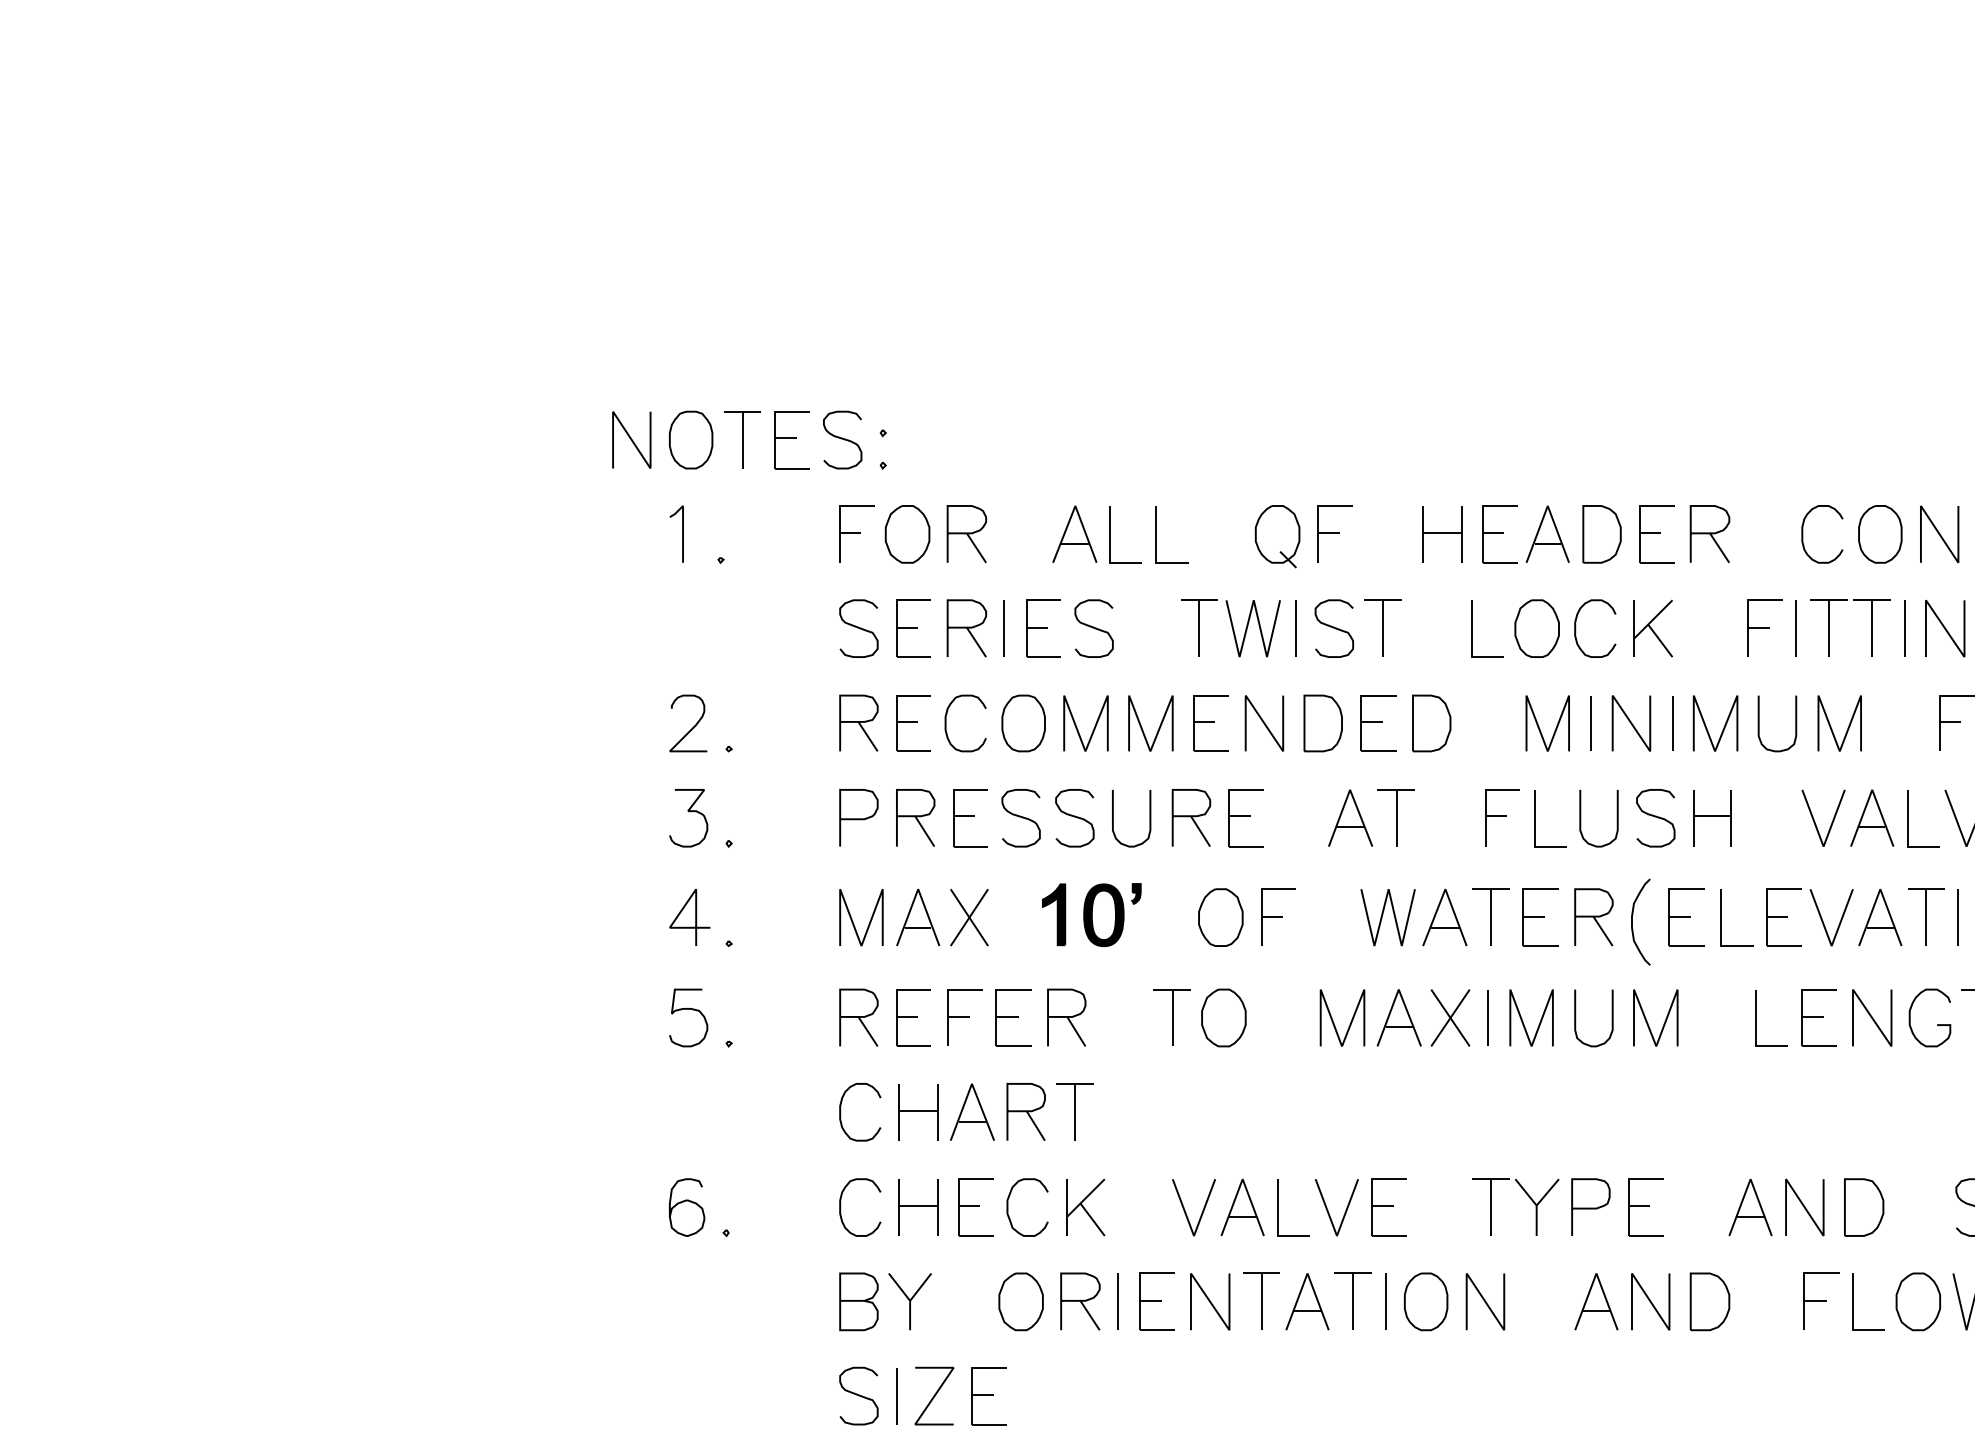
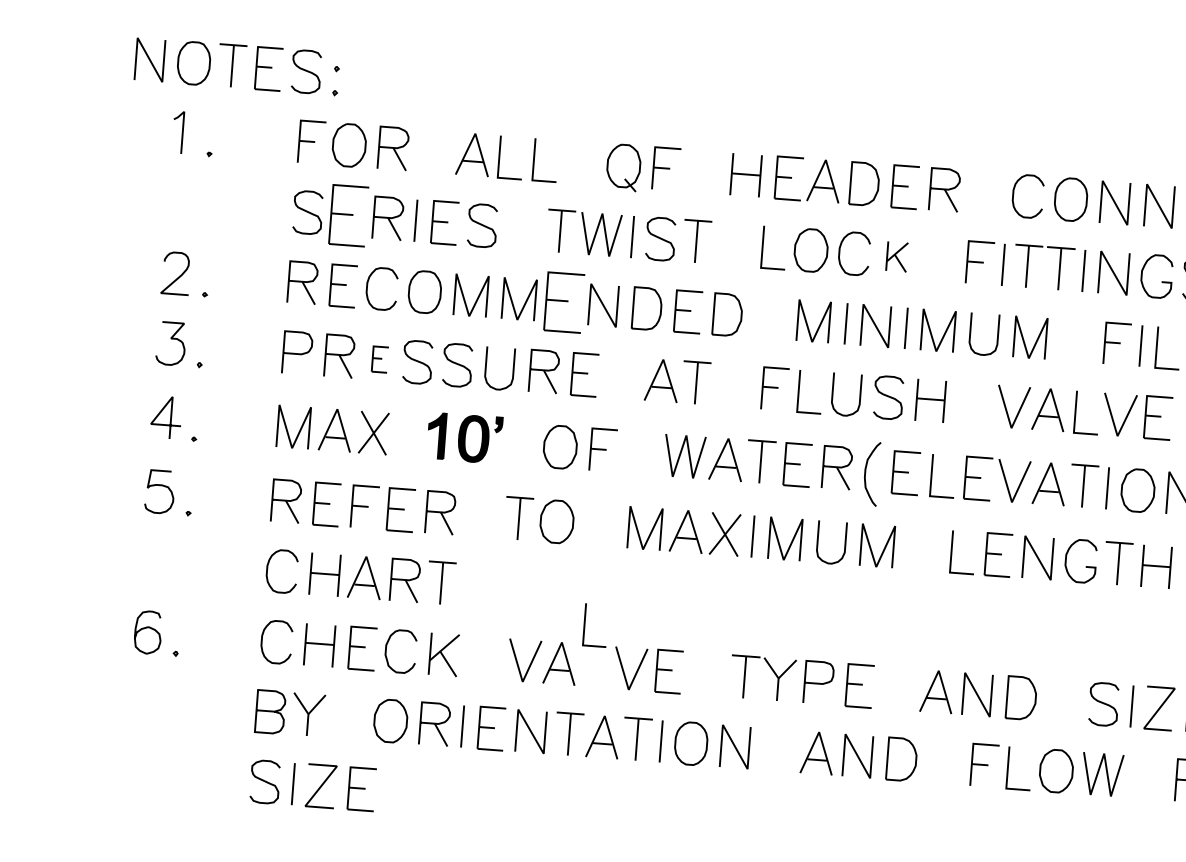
part: (913, 628) -> (348, 215), size x1.4
part: (1652, 628) -> (896, 256), size x0.7
part: (1210, 723) -> (563, 302), size x1.4
part: (970, 818) -> (380, 359), size x0.6
line: (1278, 1207) -> (584, 624), moved

